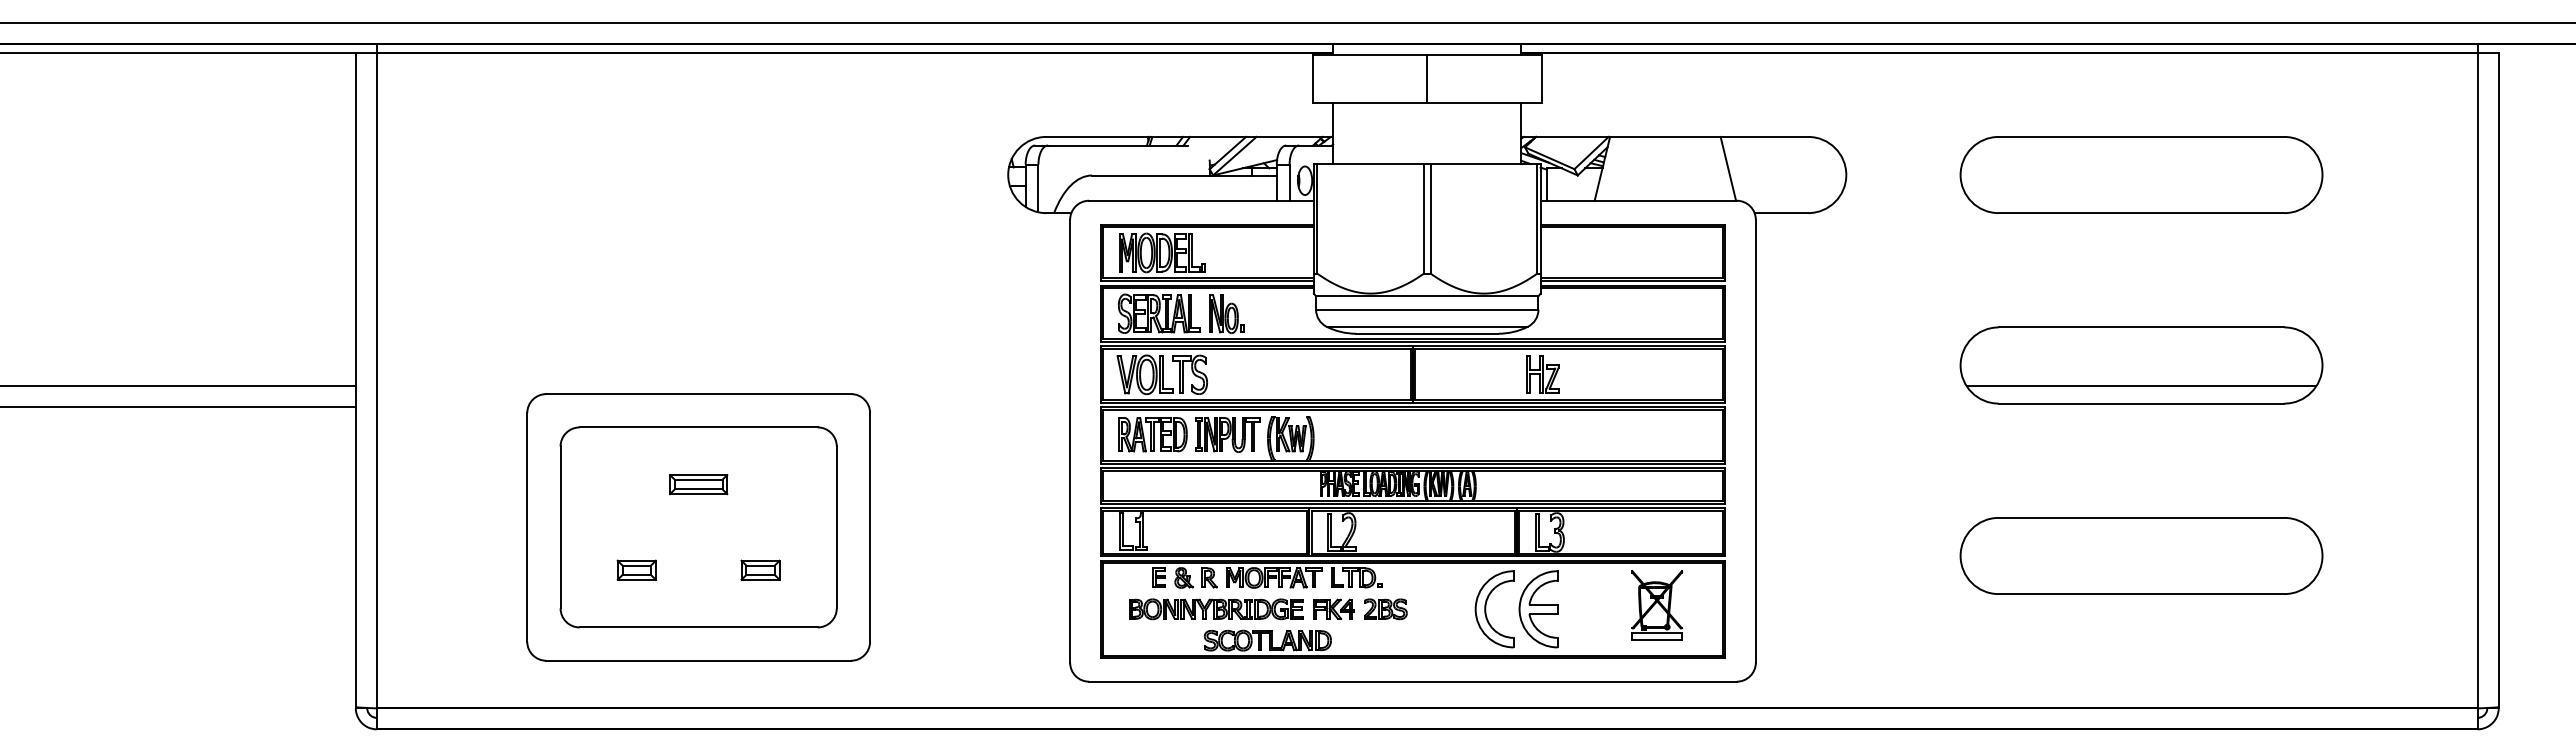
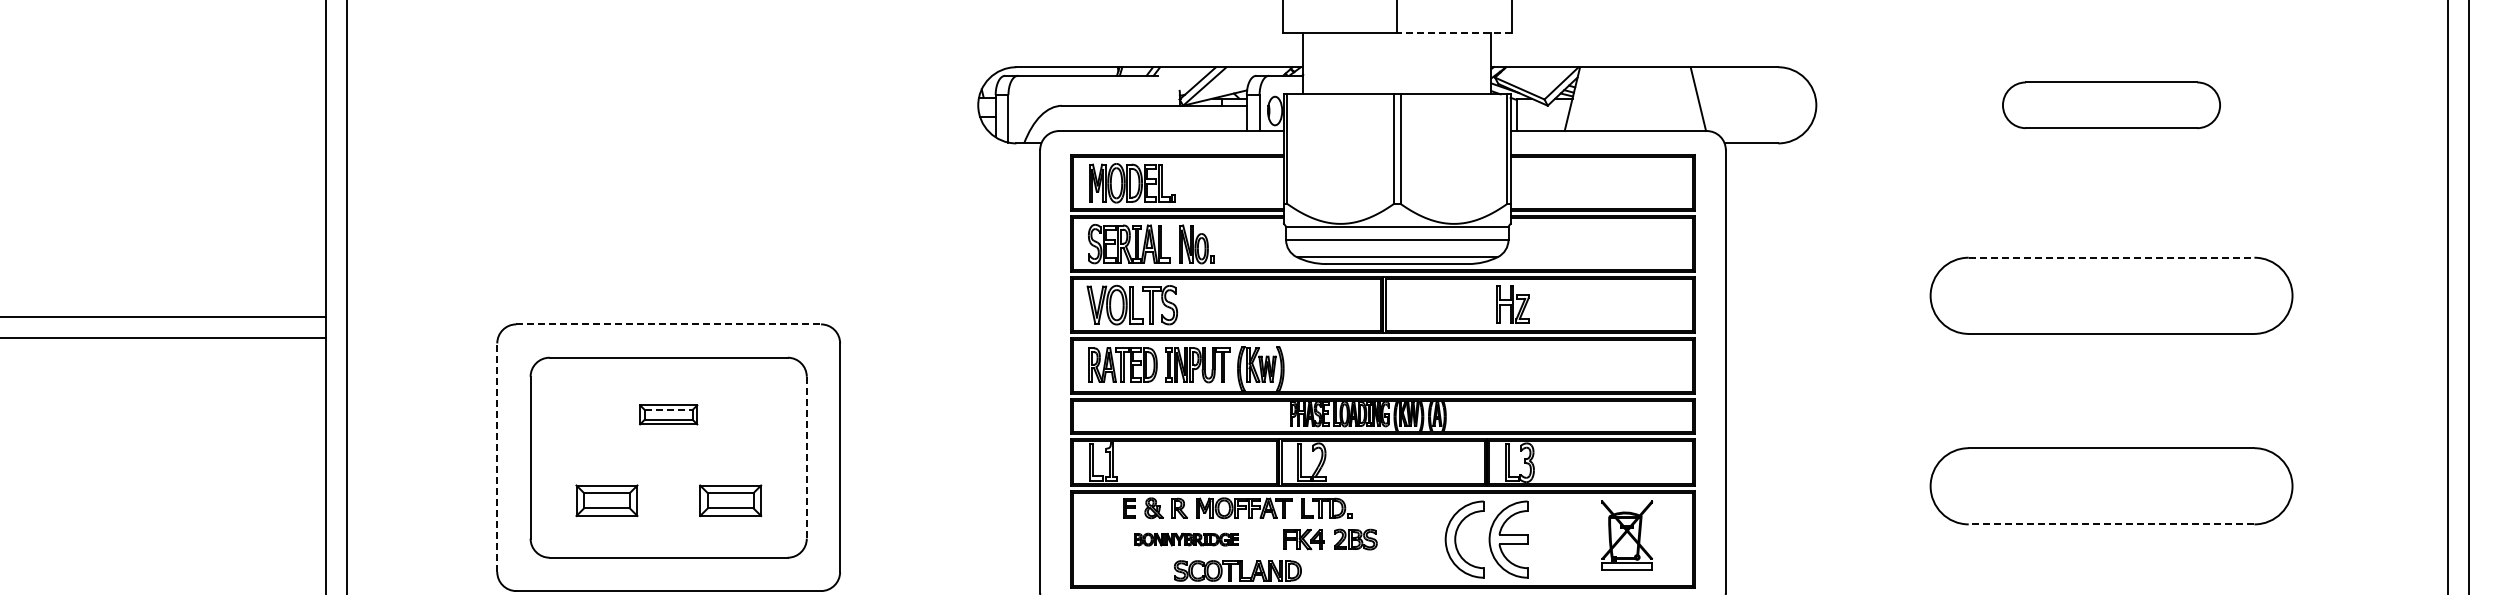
line: (1483, 102) -> (1453, 32), solid -> dashed
part: (2141, 174) -> (2111, 104), size x0.6
line: (2141, 327) -> (2111, 257), solid -> dashed
line: (2141, 386) -> (2111, 316), removed
line: (699, 394) -> (669, 324), solid -> dashed
line: (698, 479) -> (668, 409), solid -> dashed
line: (527, 526) -> (497, 456), solid -> dashed
line: (836, 527) -> (806, 457), solid -> dashed
part: (636, 569) -> (606, 499), size x1.6
part: (760, 569) -> (730, 499), size x1.6
line: (2141, 594) -> (2111, 524), solid -> dashed
part: (1216, 609) -> (1186, 539), size x0.6

